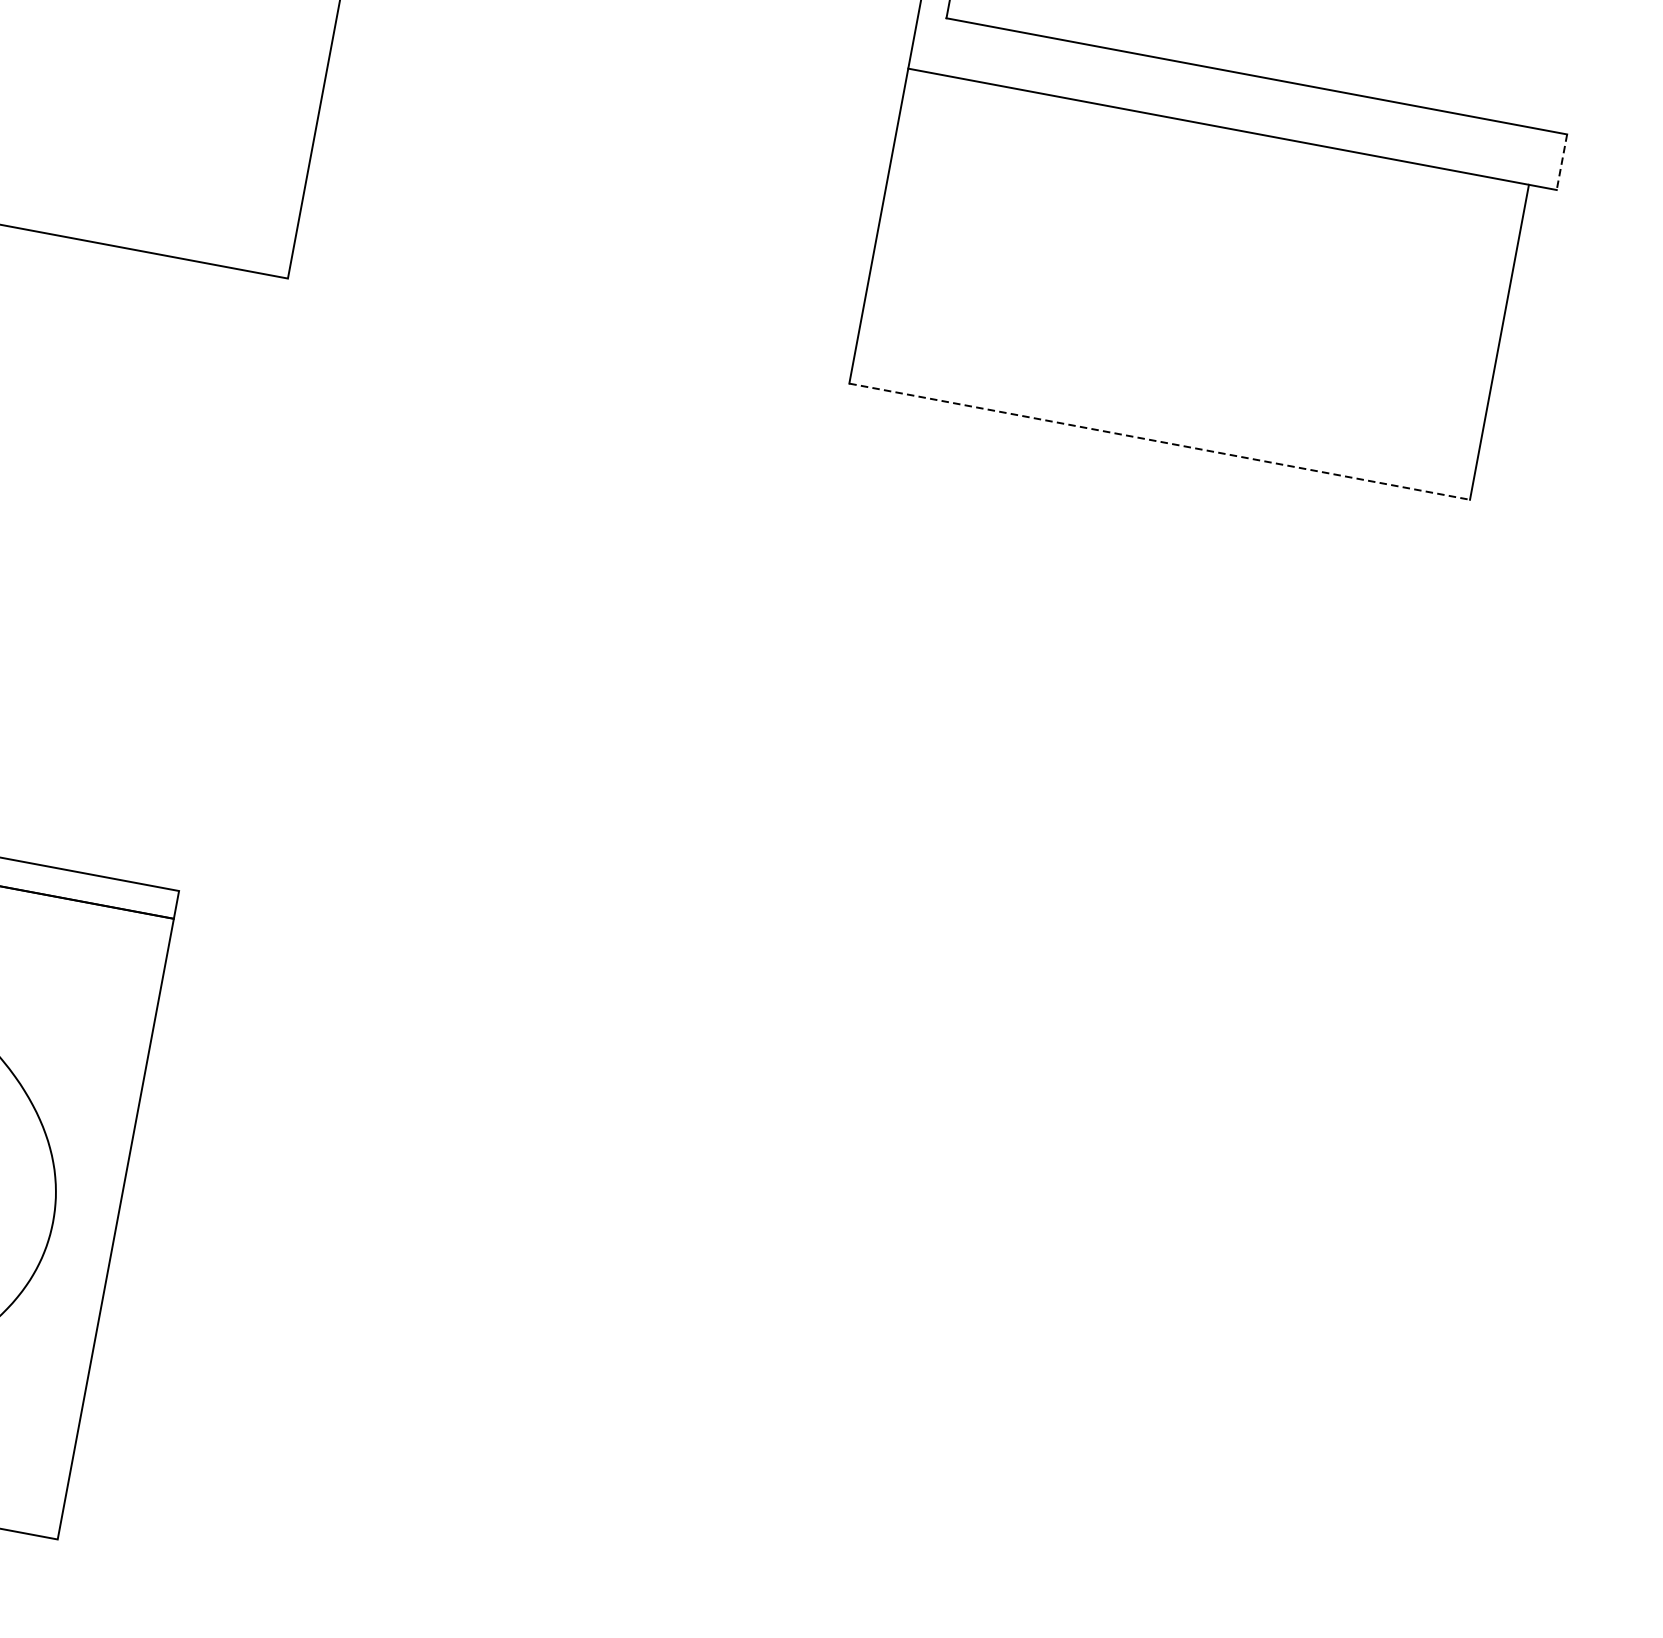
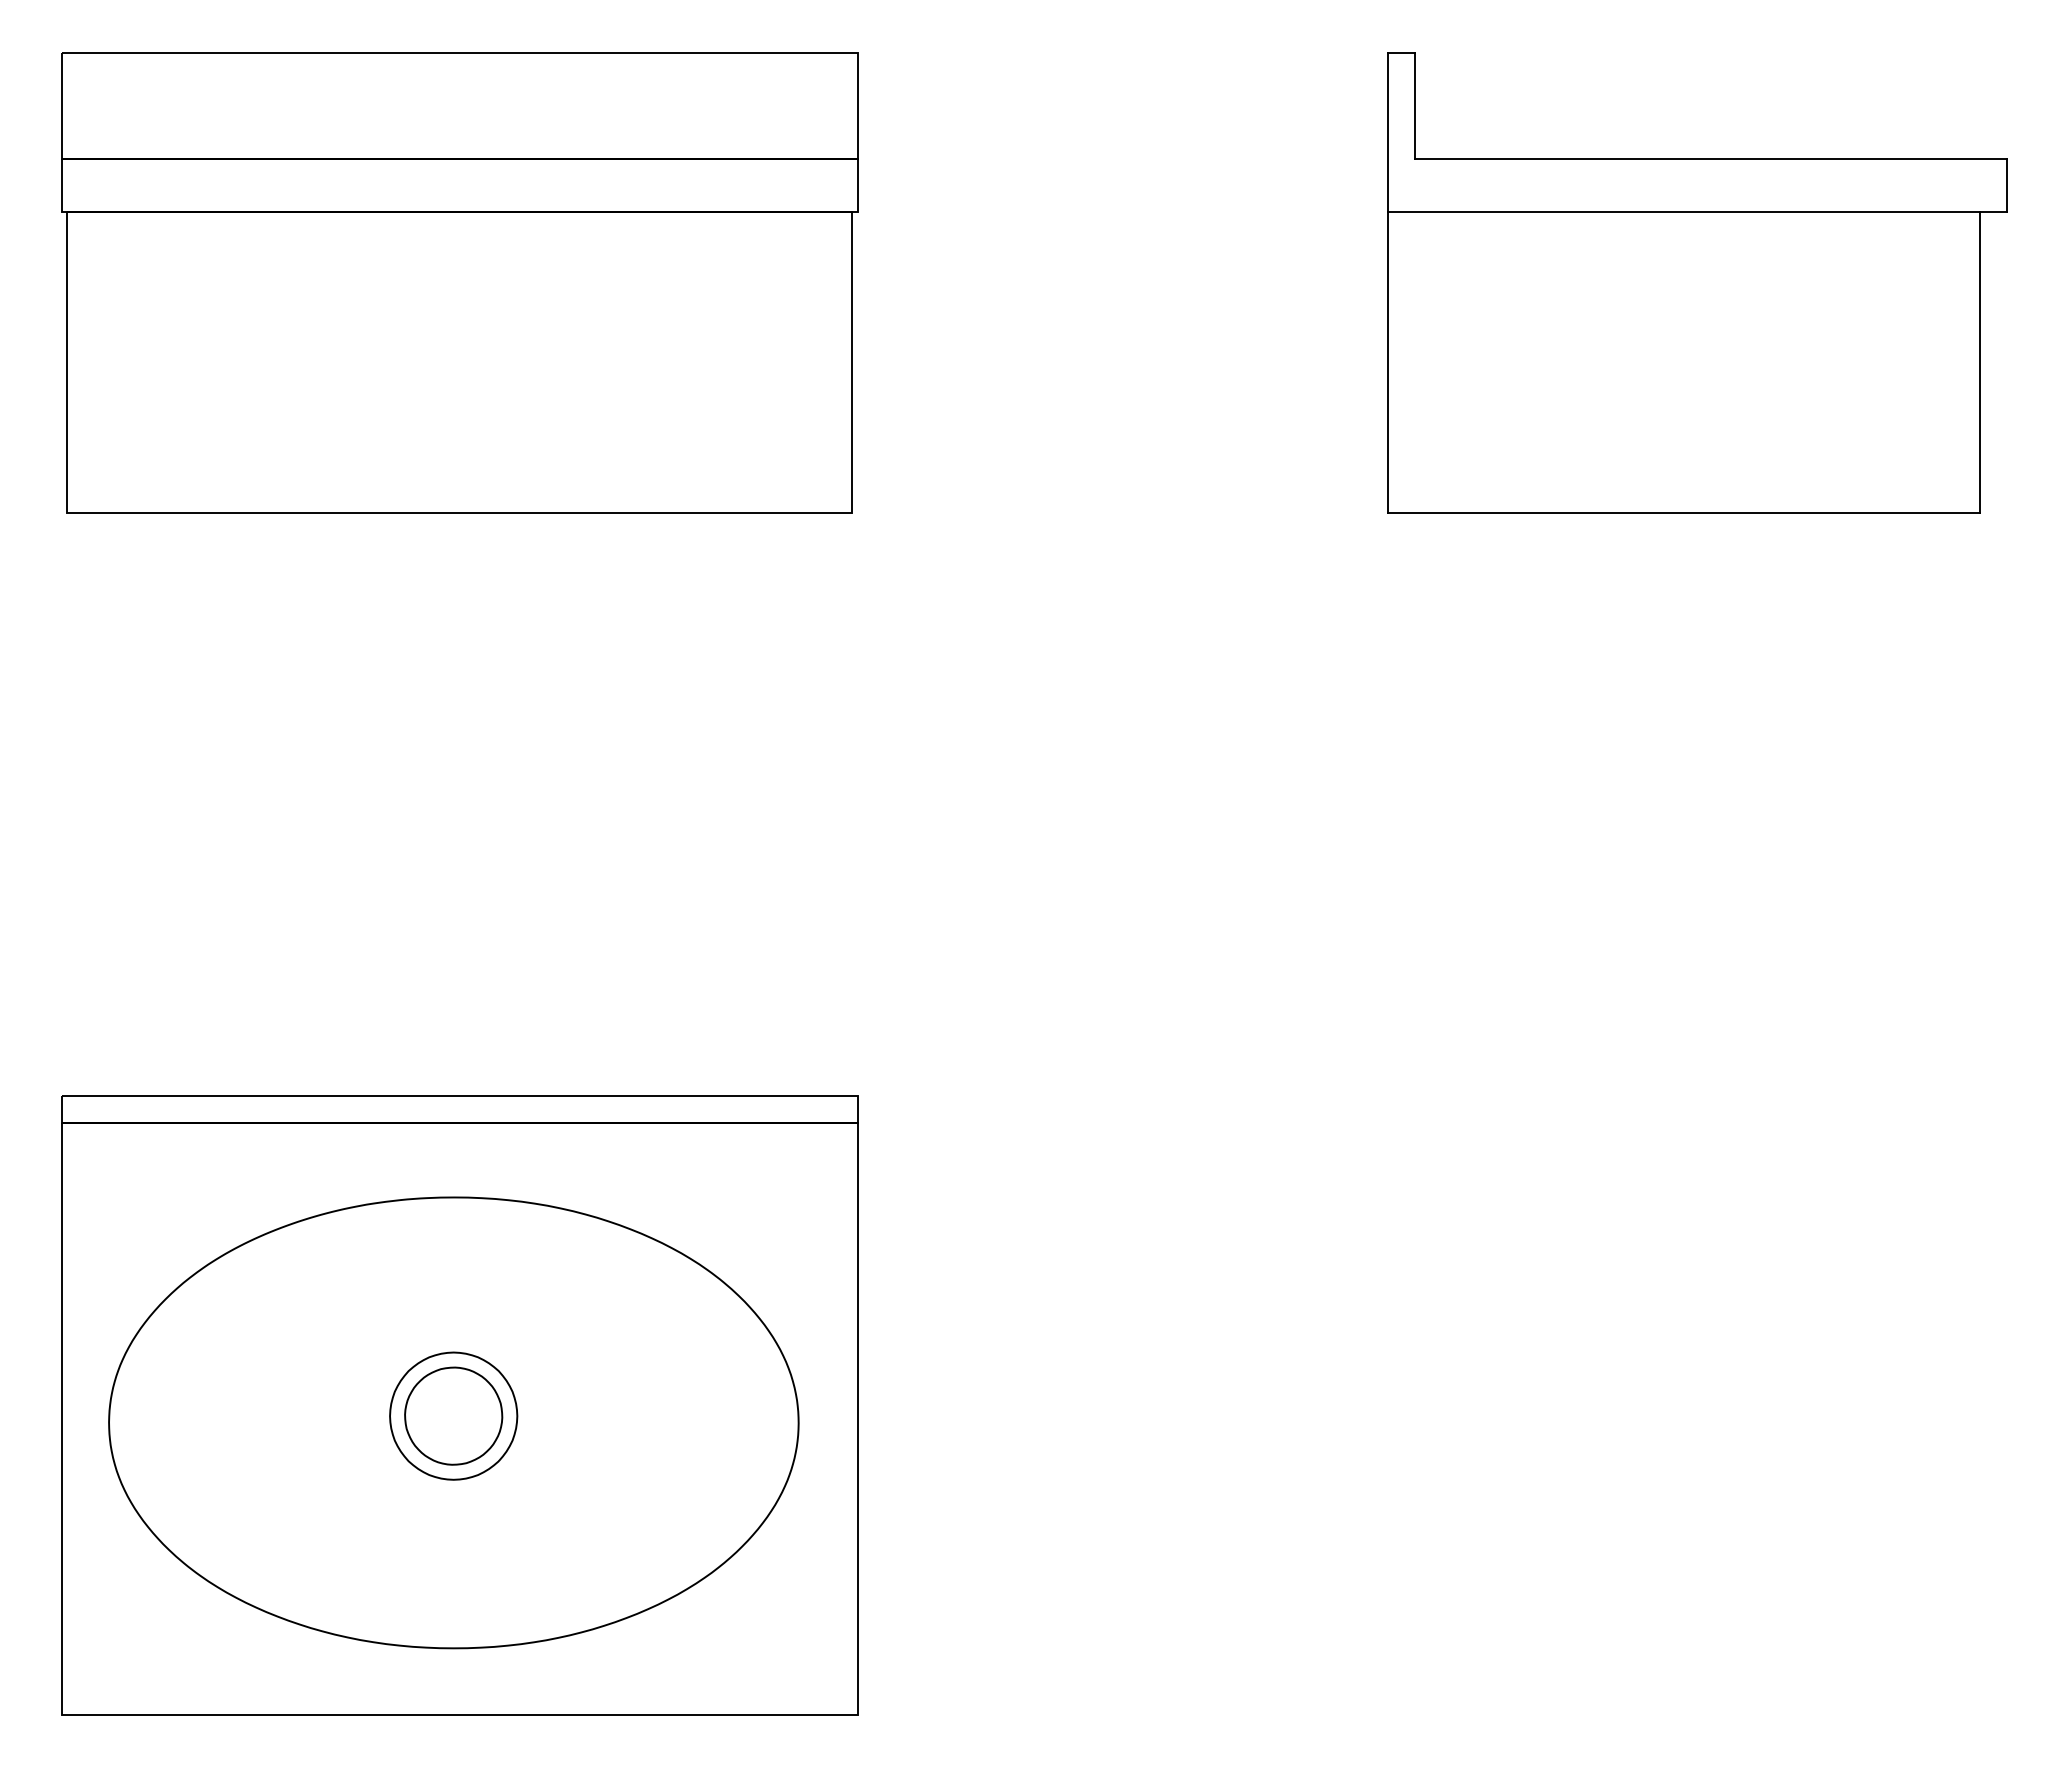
line: (1561, 162) -> (2006, 185), dashed -> solid
line: (1159, 441) -> (1684, 512), dashed -> solid

